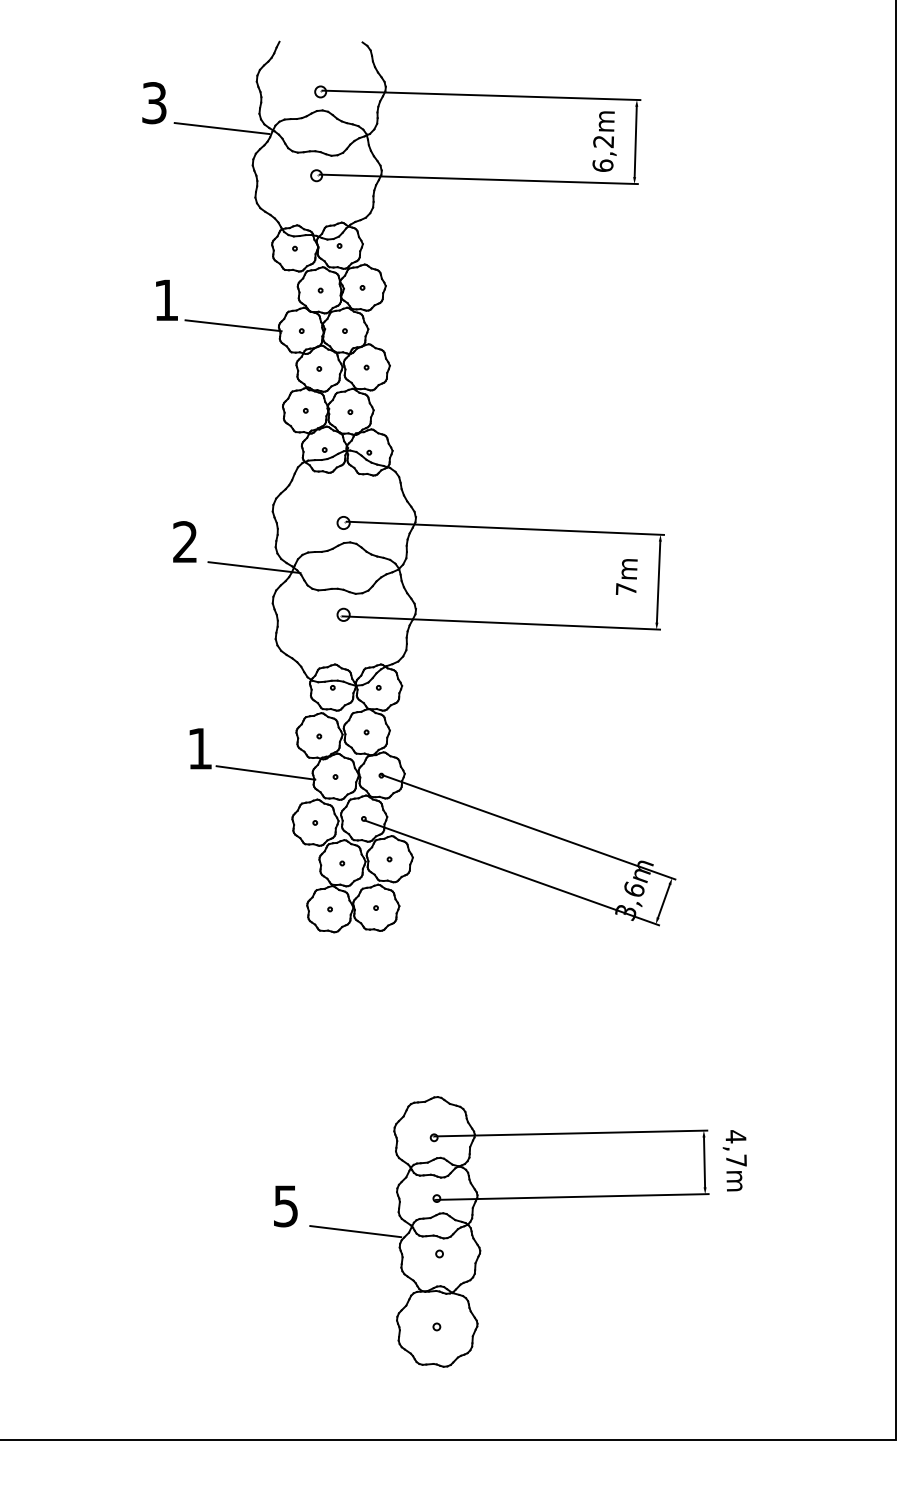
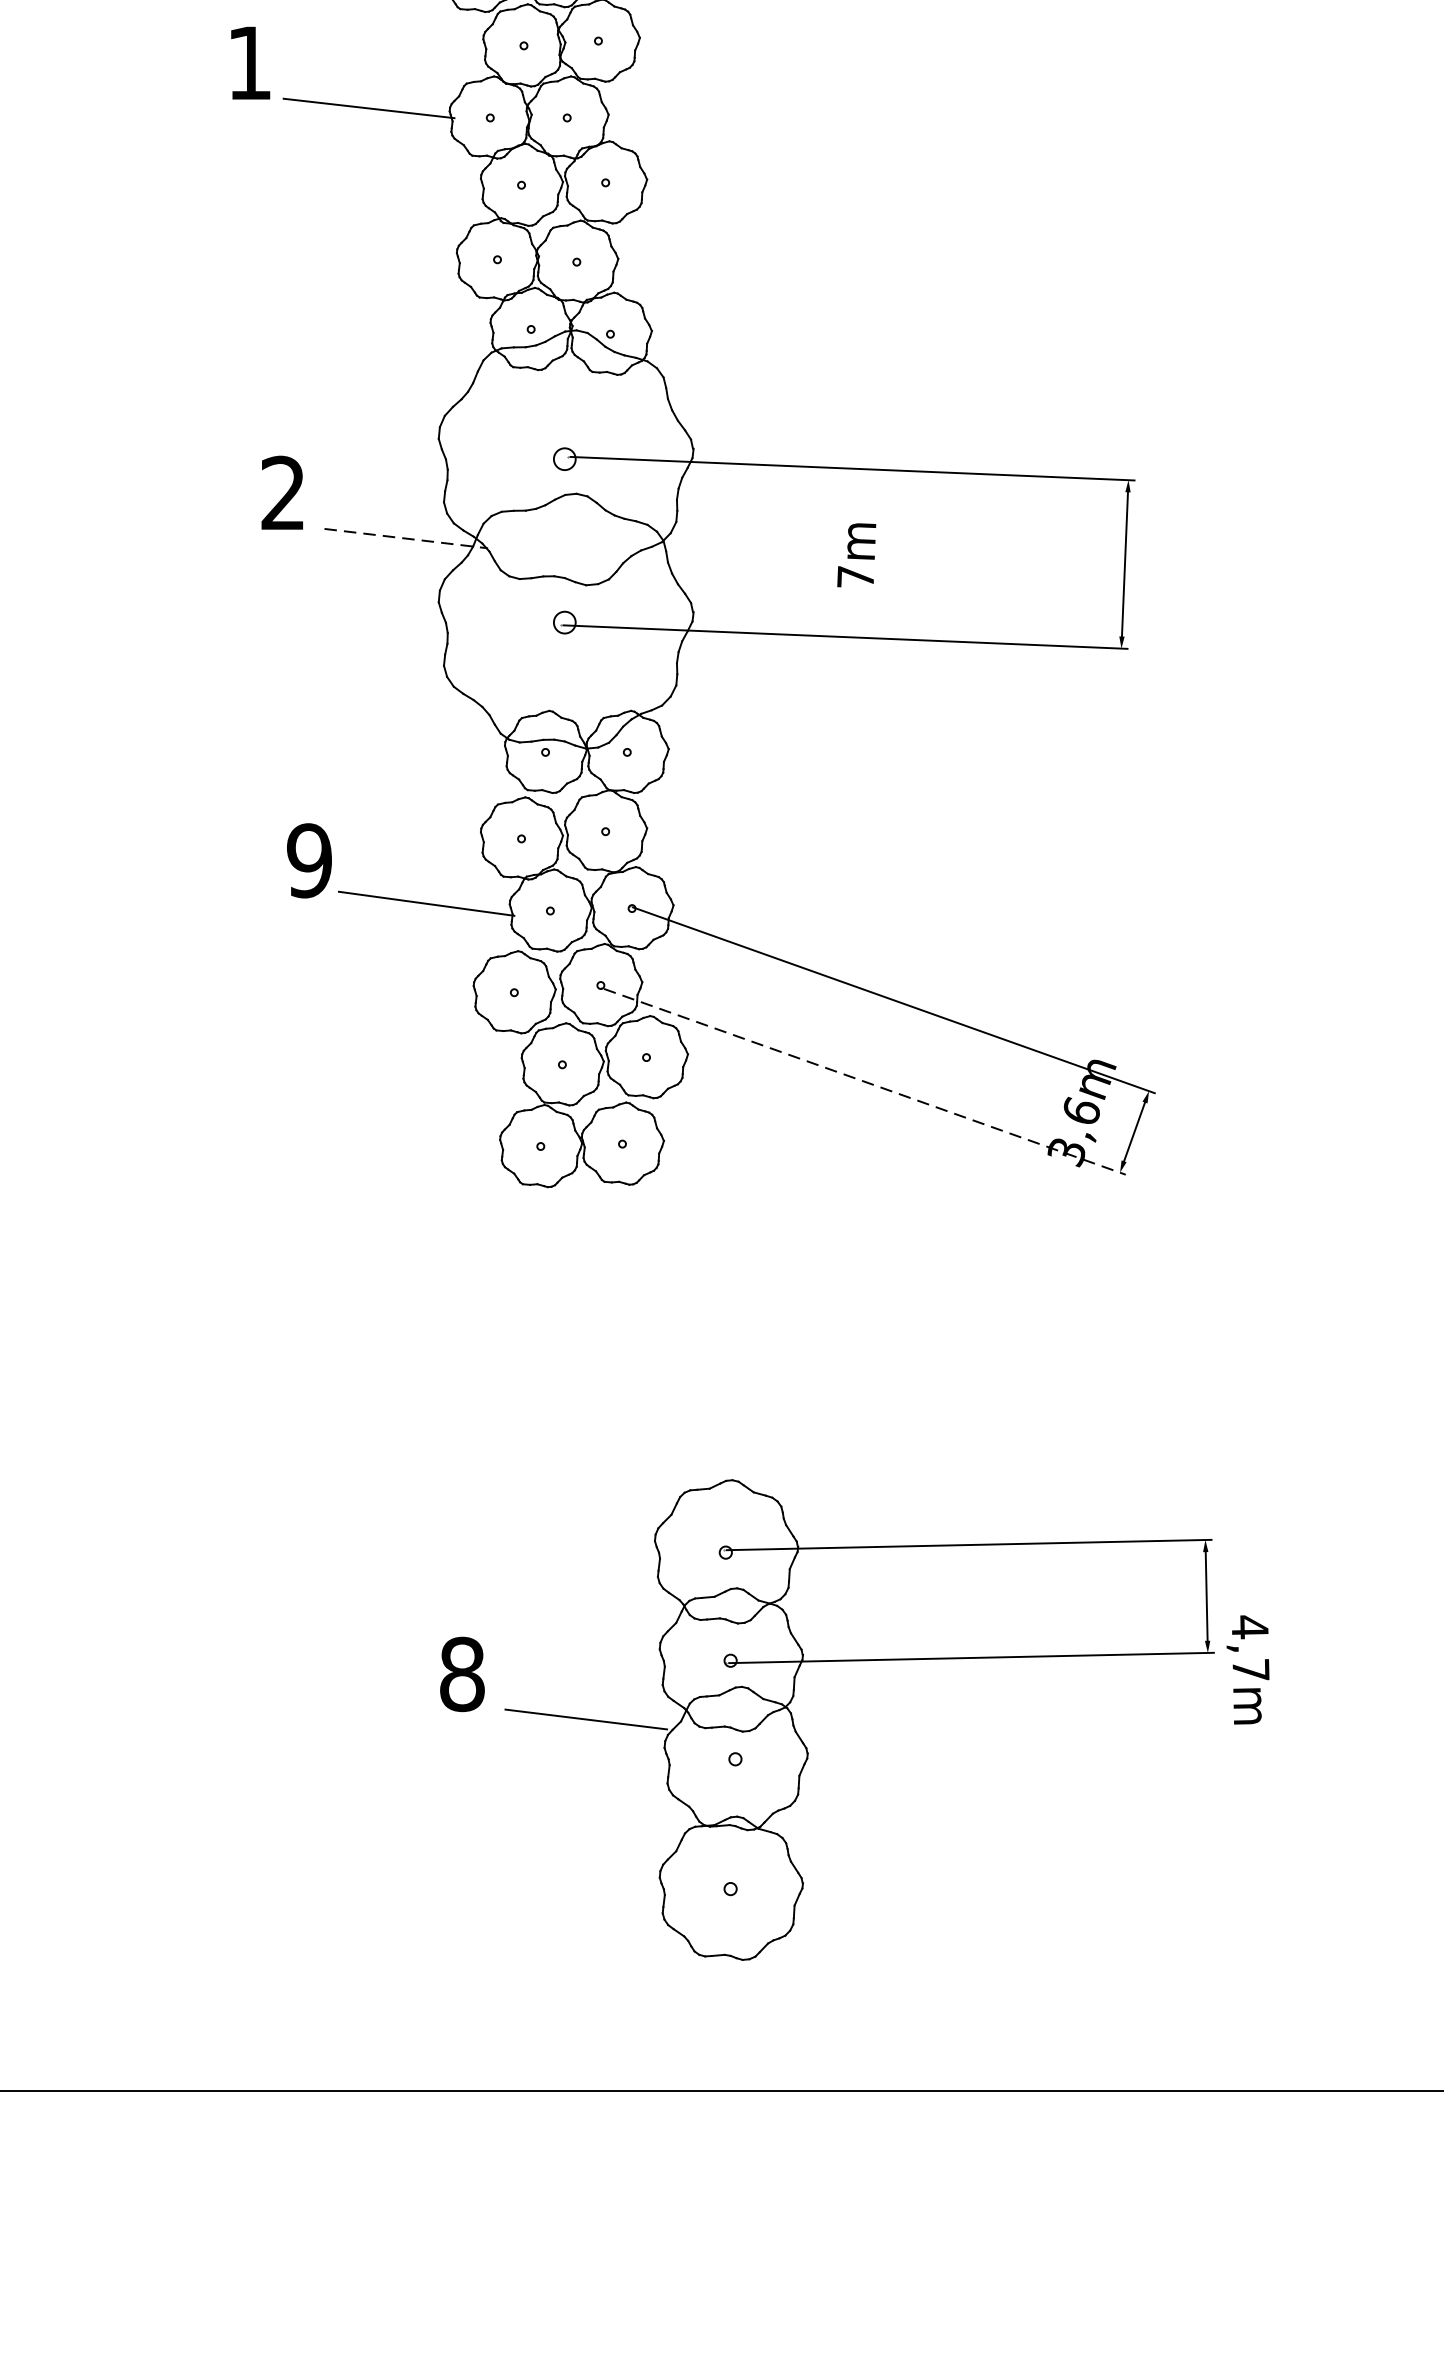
line: (255, 567) -> (408, 538), solid -> dashed
text: (626, 576) -> (856, 554), moved
text: (199, 748) -> (308, 860), 1 -> 9
line: (512, 873) -> (865, 1082), solid -> dashed
text: (734, 1160) -> (1247, 1669), moved
text: (285, 1206) -> (461, 1674), 5 -> 8

